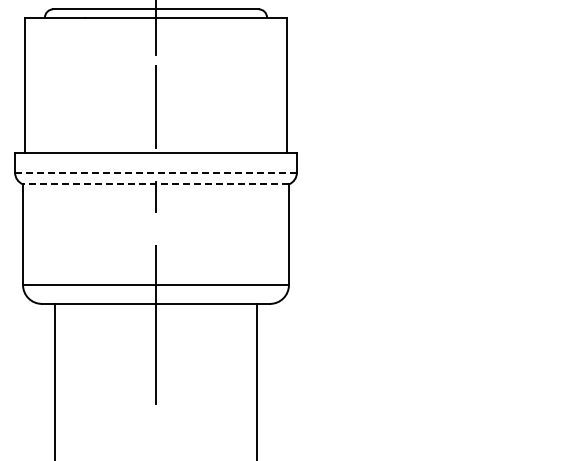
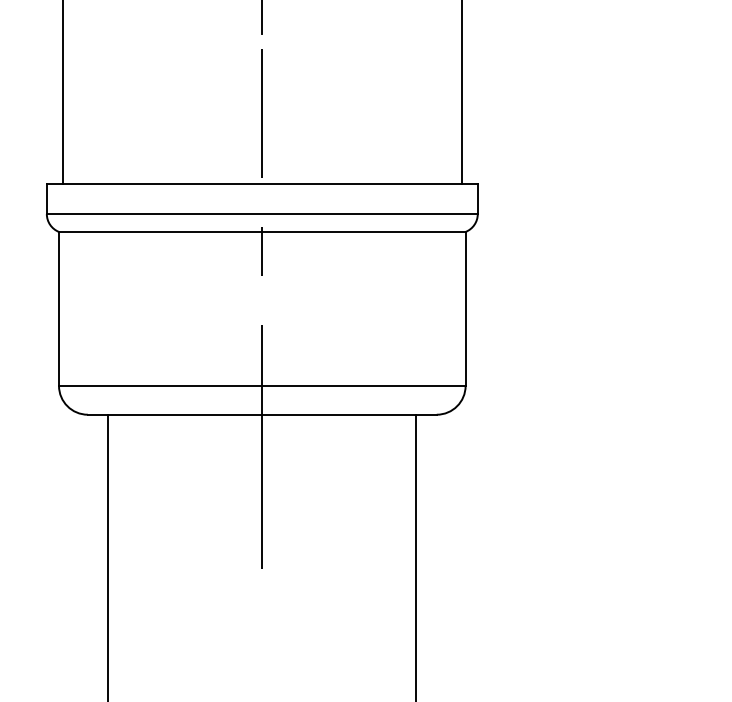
line: (156, 172) -> (263, 213), dashed -> solid
line: (156, 184) -> (263, 232), dashed -> solid

